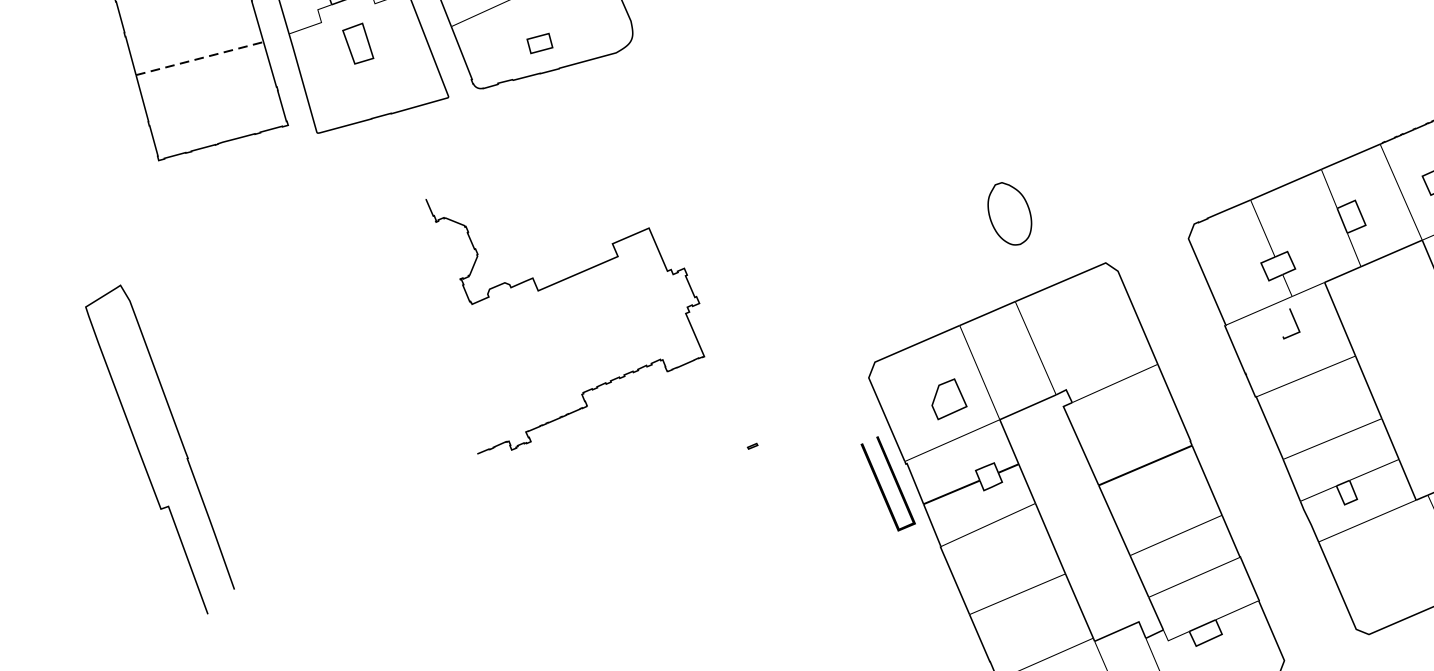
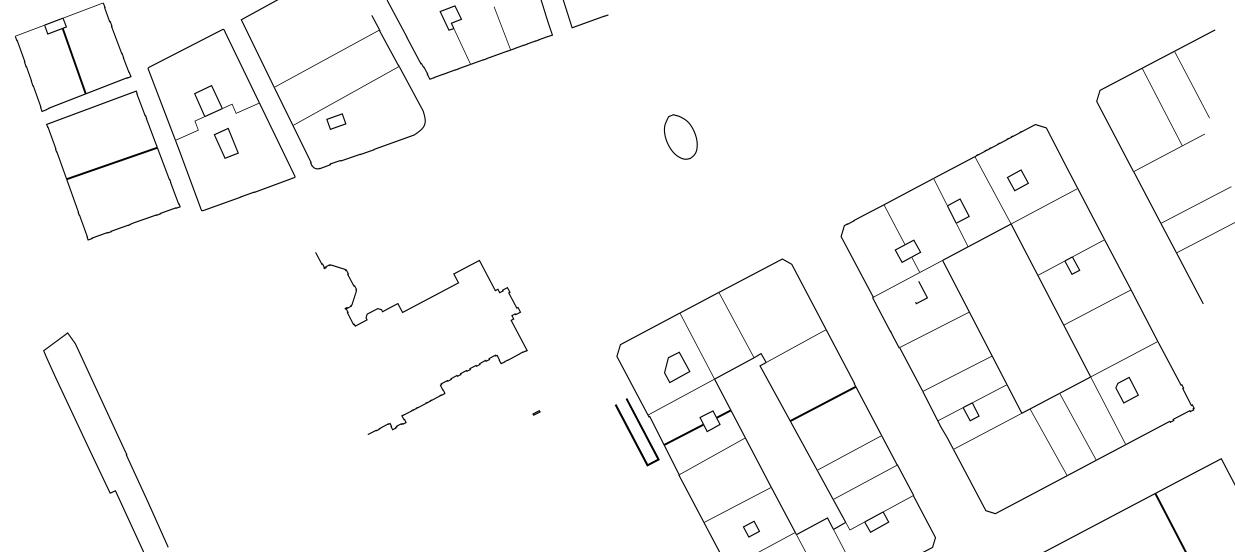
part: (540, 43) -> (336, 121), moved
line: (200, 58) -> (112, 163), dashed -> solid
part: (1009, 213) -> (680, 136), moved
part: (540, 291) -> (404, 312), moved
part: (1033, 627) -> (751, 528), added

